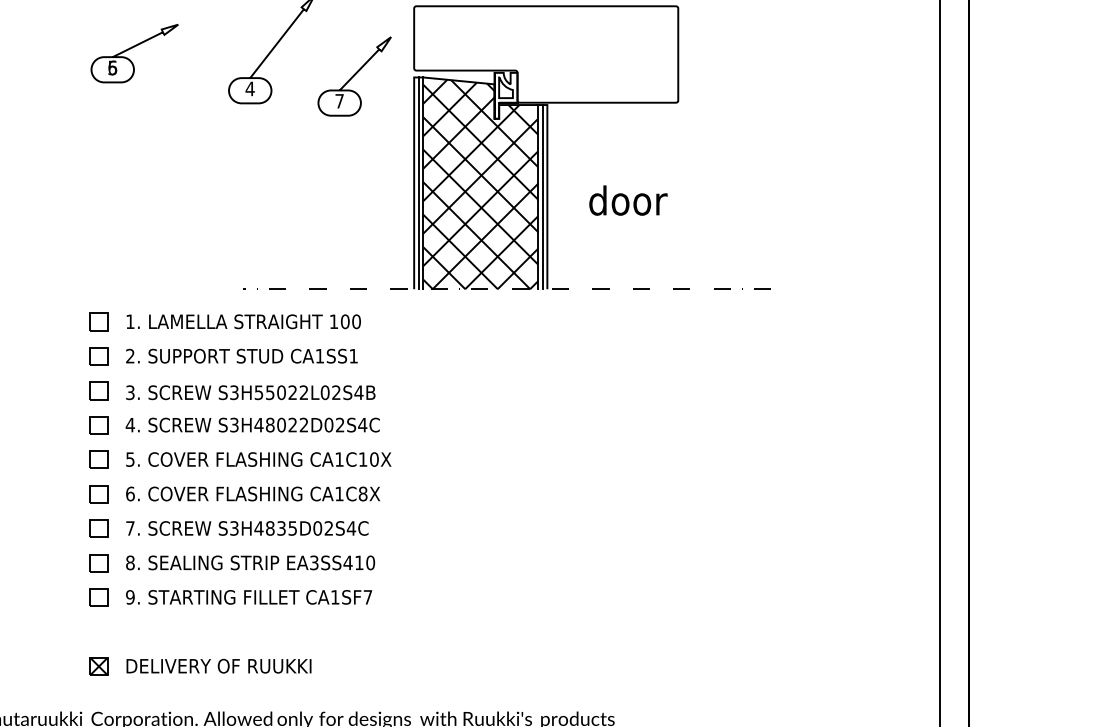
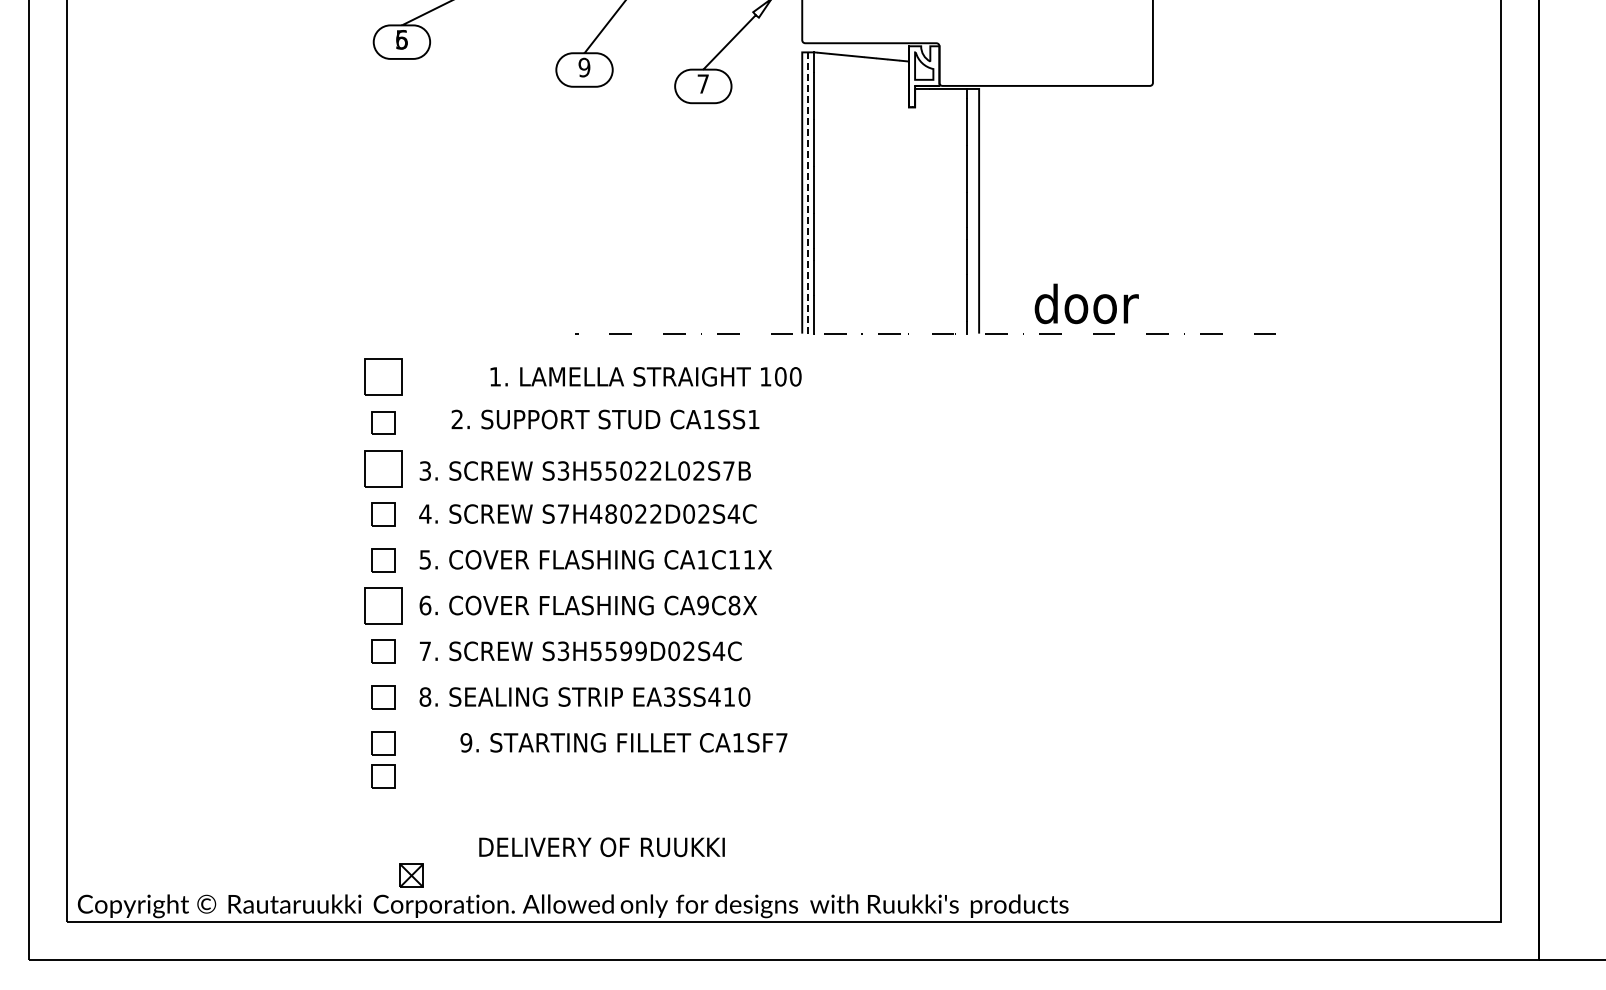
text: (250, 88) -> (584, 67), 4 -> 9
line: (418, 183) -> (808, 193), solid -> dashed
hatch: (480, 184) -> (890, 194), removed
line: (543, 196) -> (973, 210), removed
text: (628, 200) -> (1086, 303), moved
text: (243, 321) -> (645, 376), moved
part: (98, 322) -> (383, 377), size x1.6
text: (241, 356) -> (605, 419), moved
part: (98, 390) -> (383, 468), size x1.6
text: (358, 392) -> (728, 470), S3H55022L02S4B -> S3H55022L02S7B
text: (234, 424) -> (563, 513), S3H48022D02S4C -> S7H48022D02S4C
text: (374, 459) -> (749, 559), CA1C10X -> CA1C11X
part: (98, 493) -> (383, 605), size x1.6
text: (339, 493) -> (702, 605), CA1C8X -> CA9C8X
text: (275, 528) -> (618, 651), S3H4835D02S4C -> S3H5599D02S4C
text: (248, 597) -> (623, 742), moved
part: (98, 622) -> (383, 776), added
part: (98, 666) -> (411, 875), moved
text: (218, 666) -> (601, 847), moved

